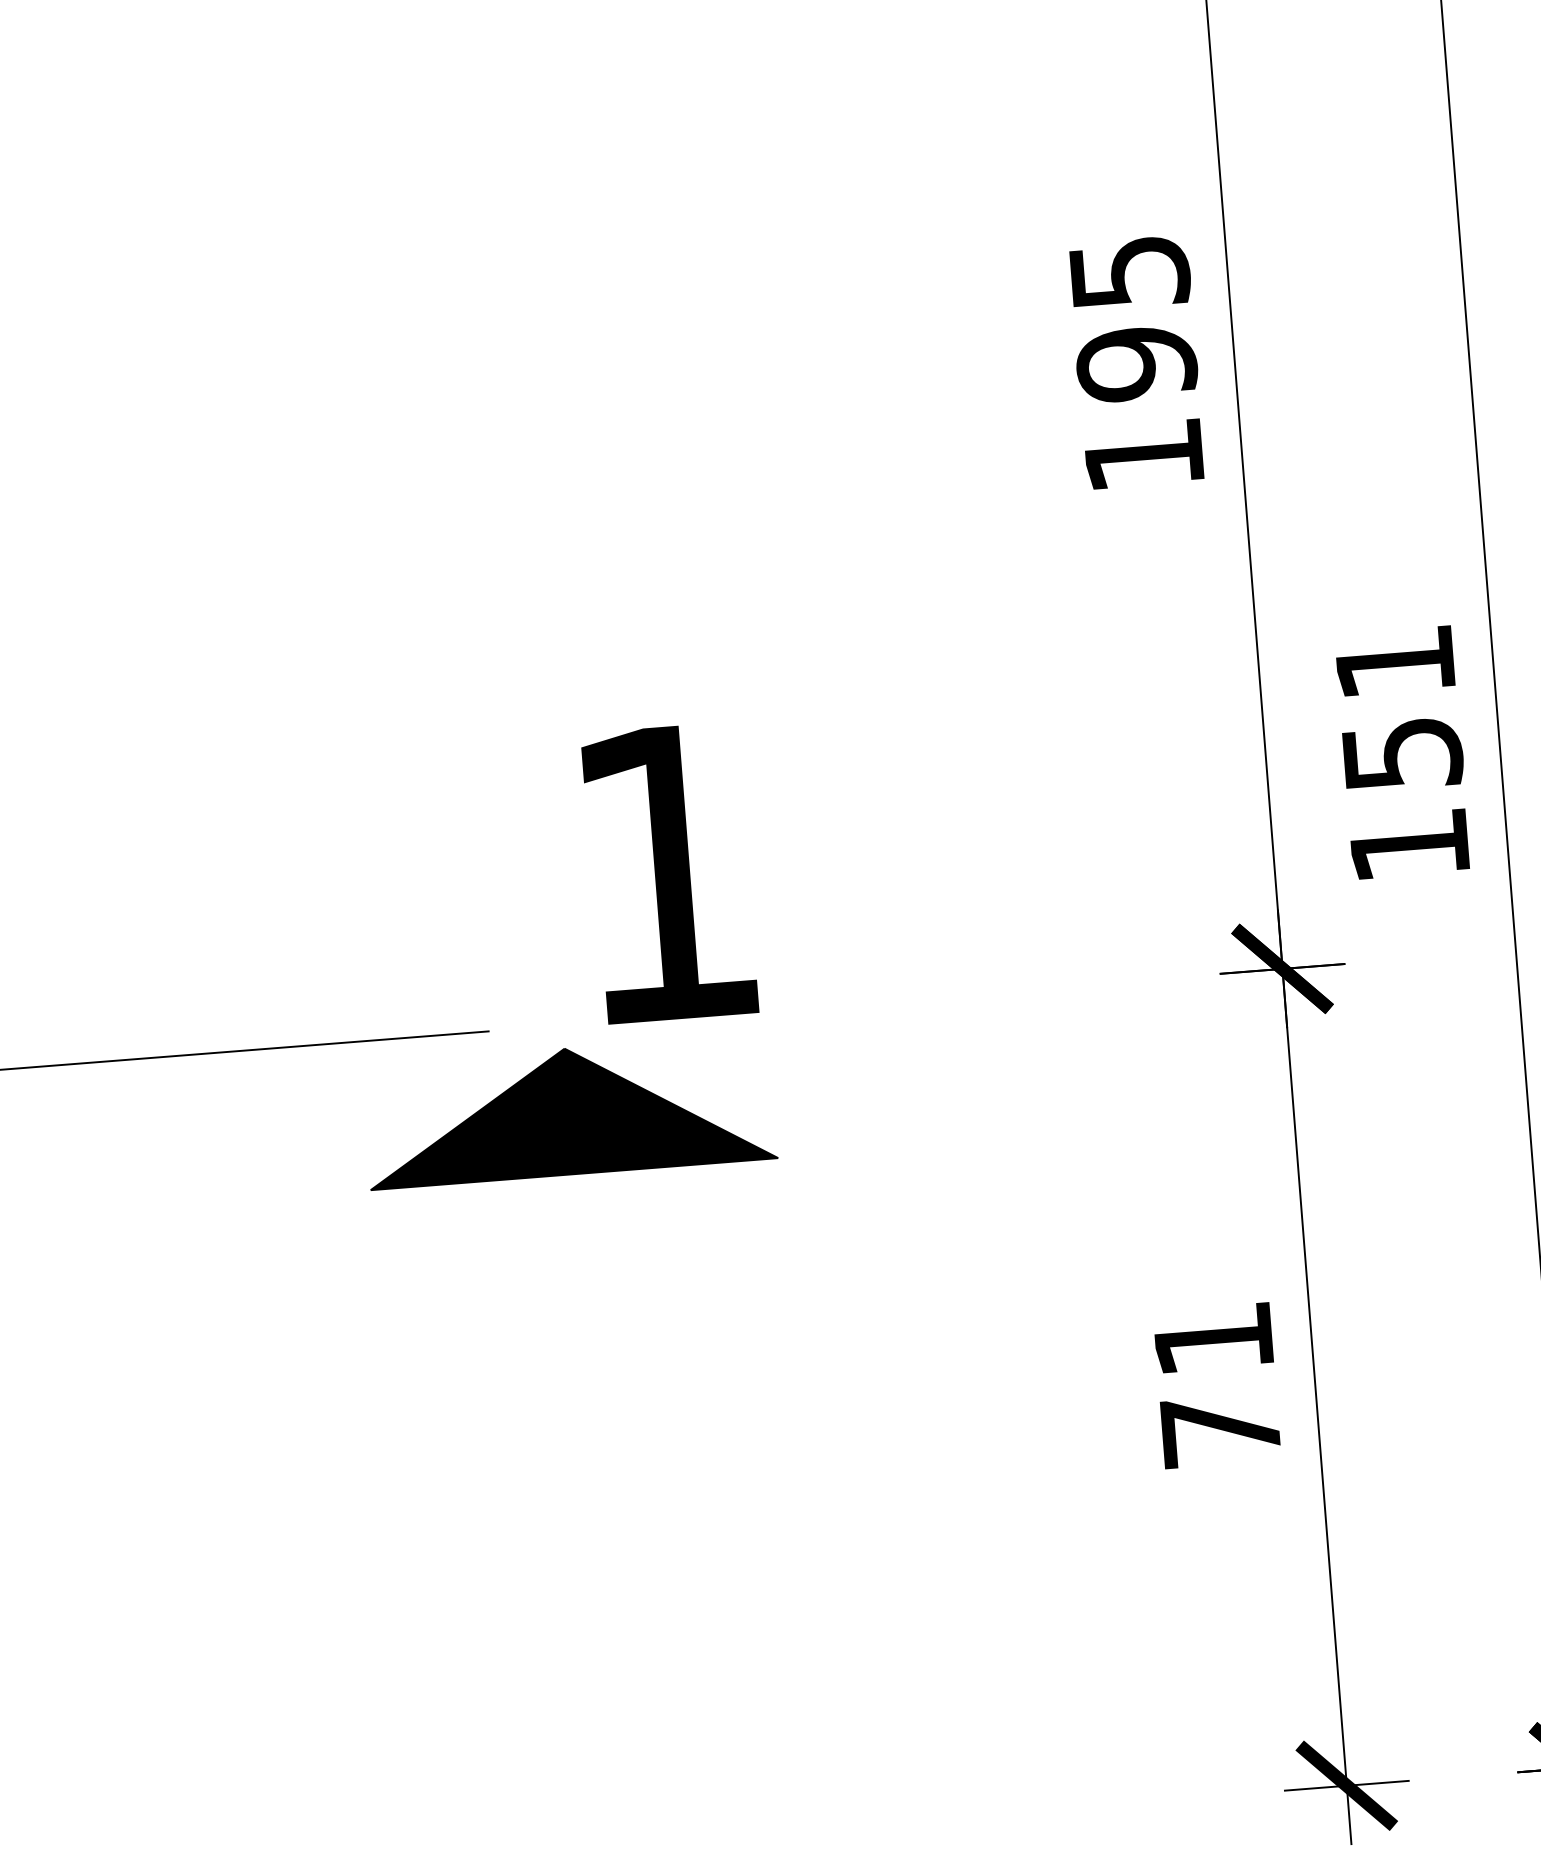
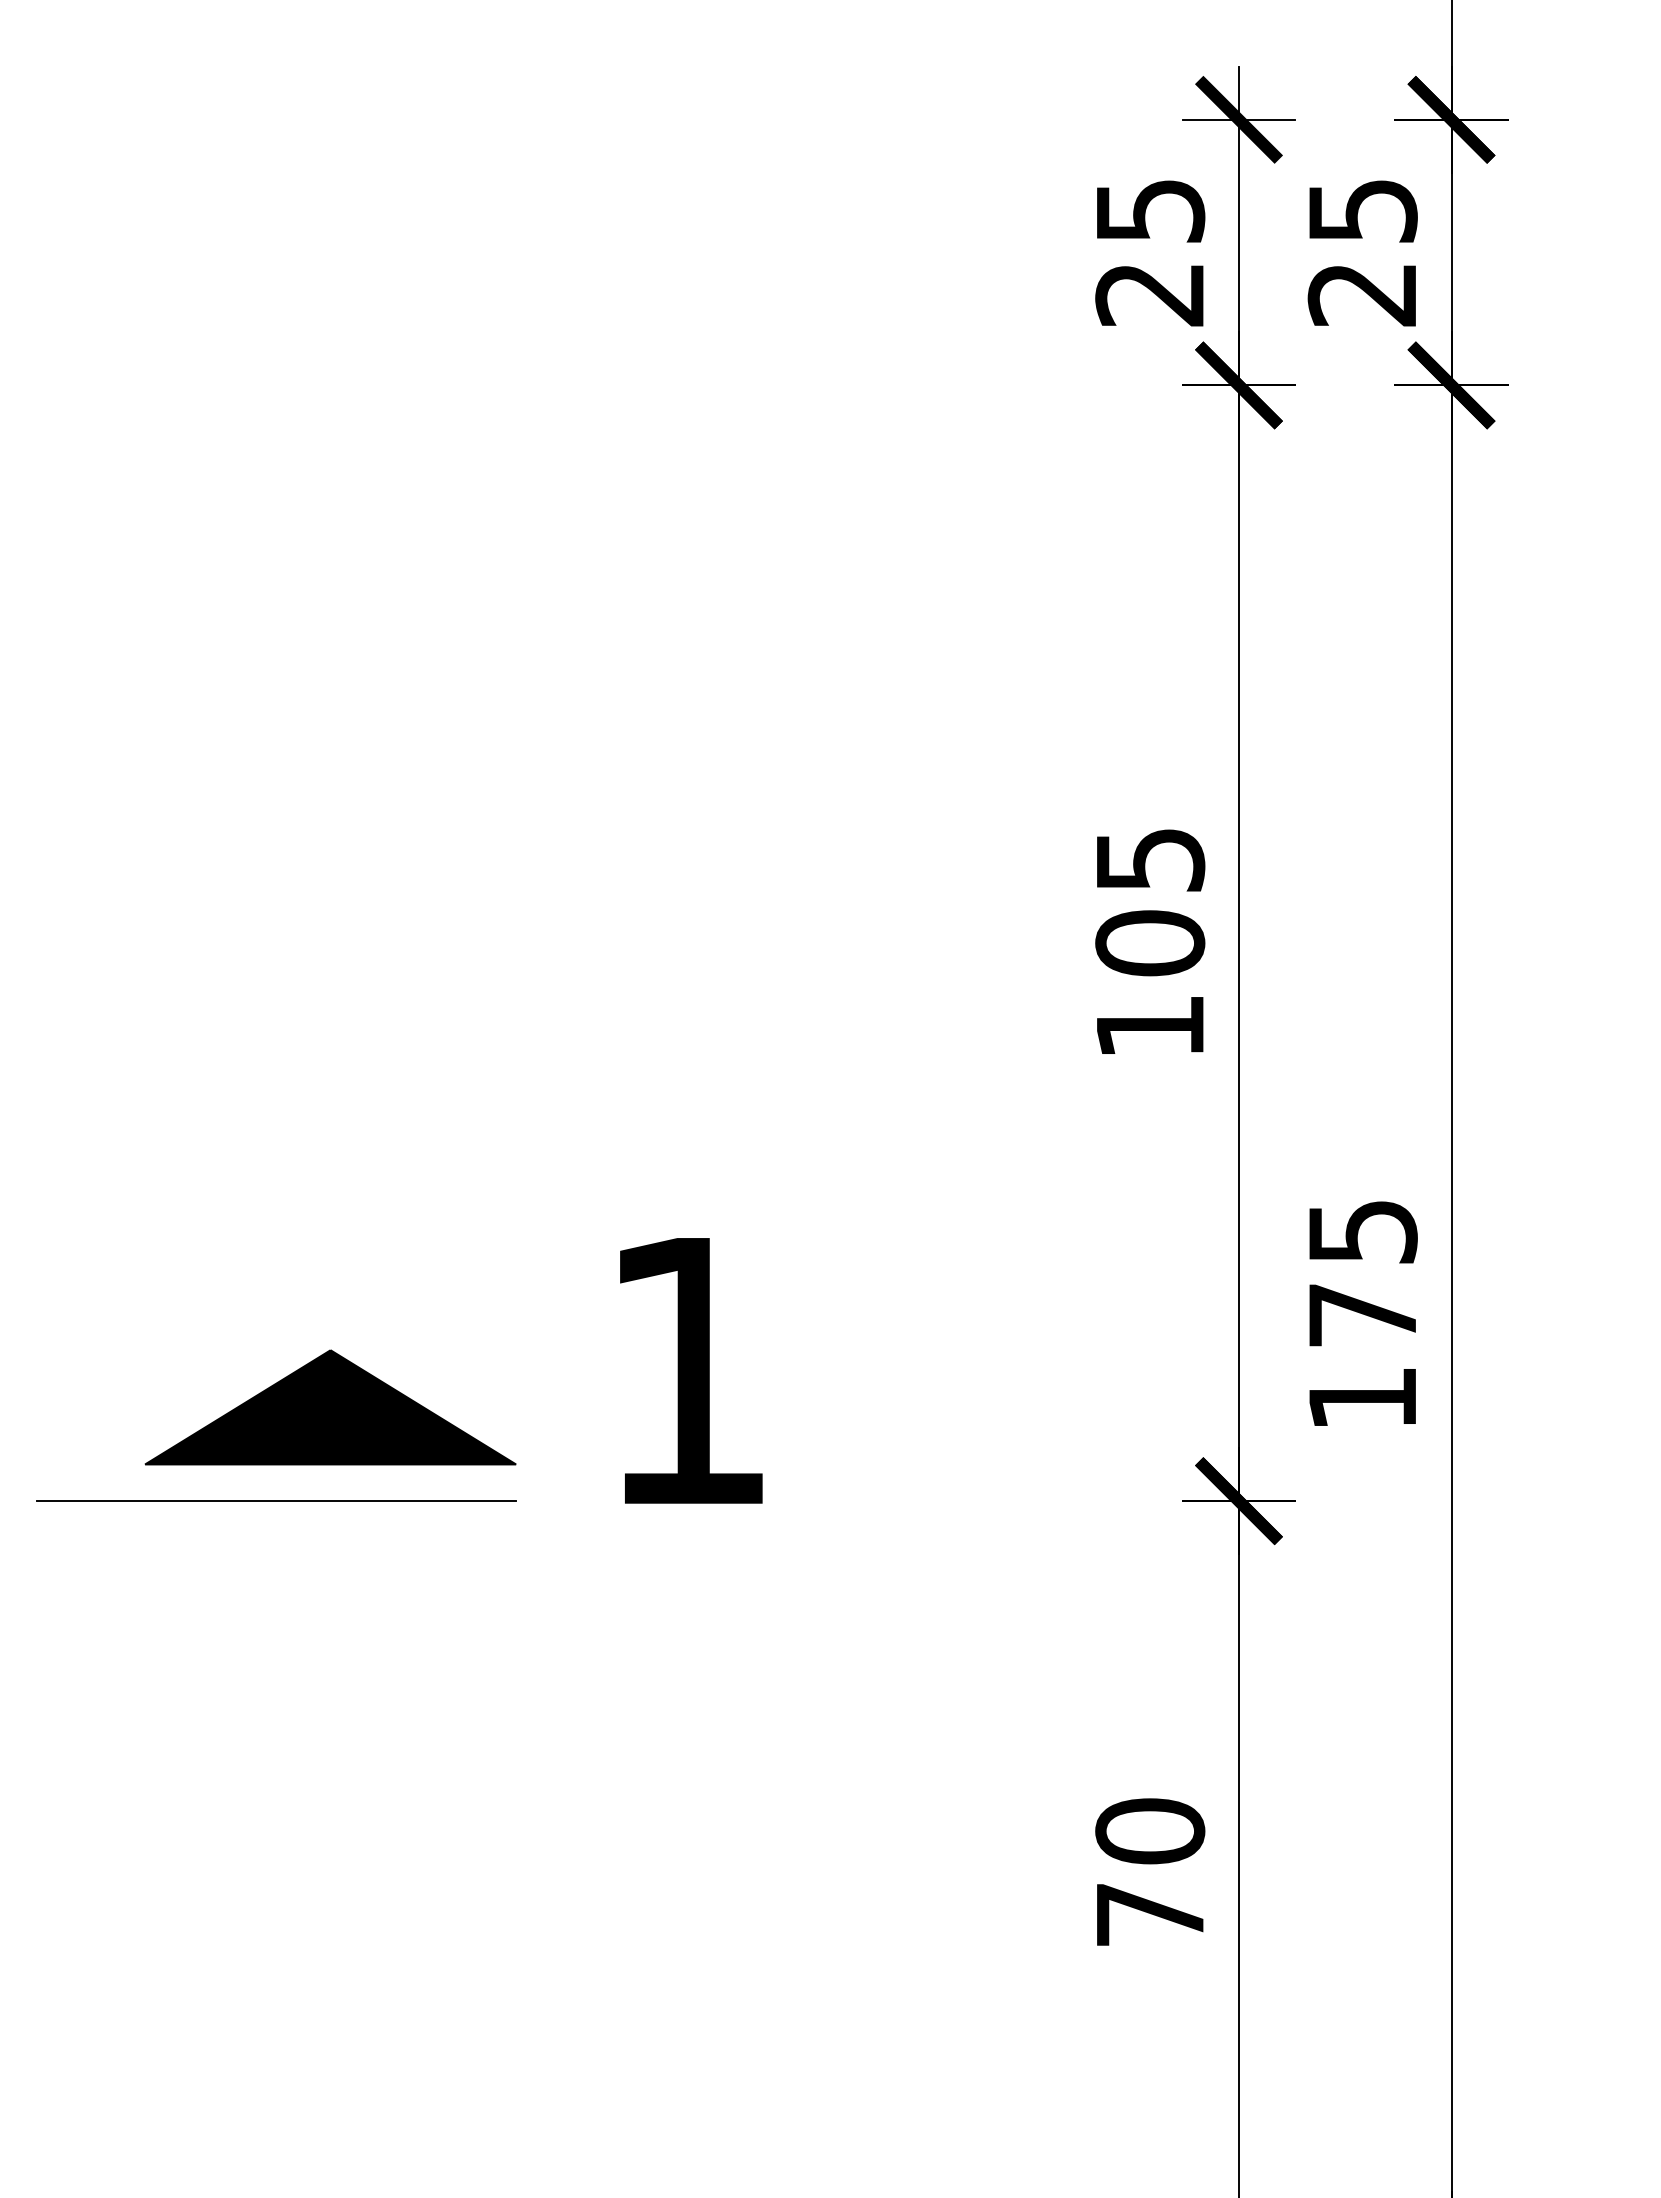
text: (1137, 364) -> (1150, 943), 195 -> 105
text: (1399, 708) -> (1363, 1273), 151 -> 175
part: (569, 1111) -> (330, 1407), moved
text: (1213, 1339) -> (1150, 1831), 71 -> 70

